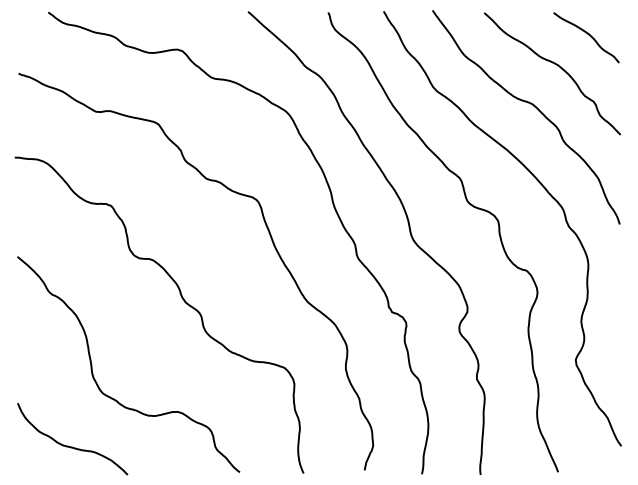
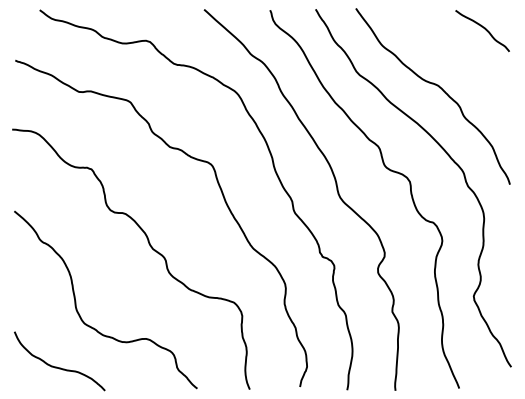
curve: (557, 66) -> (458, 54), removed

